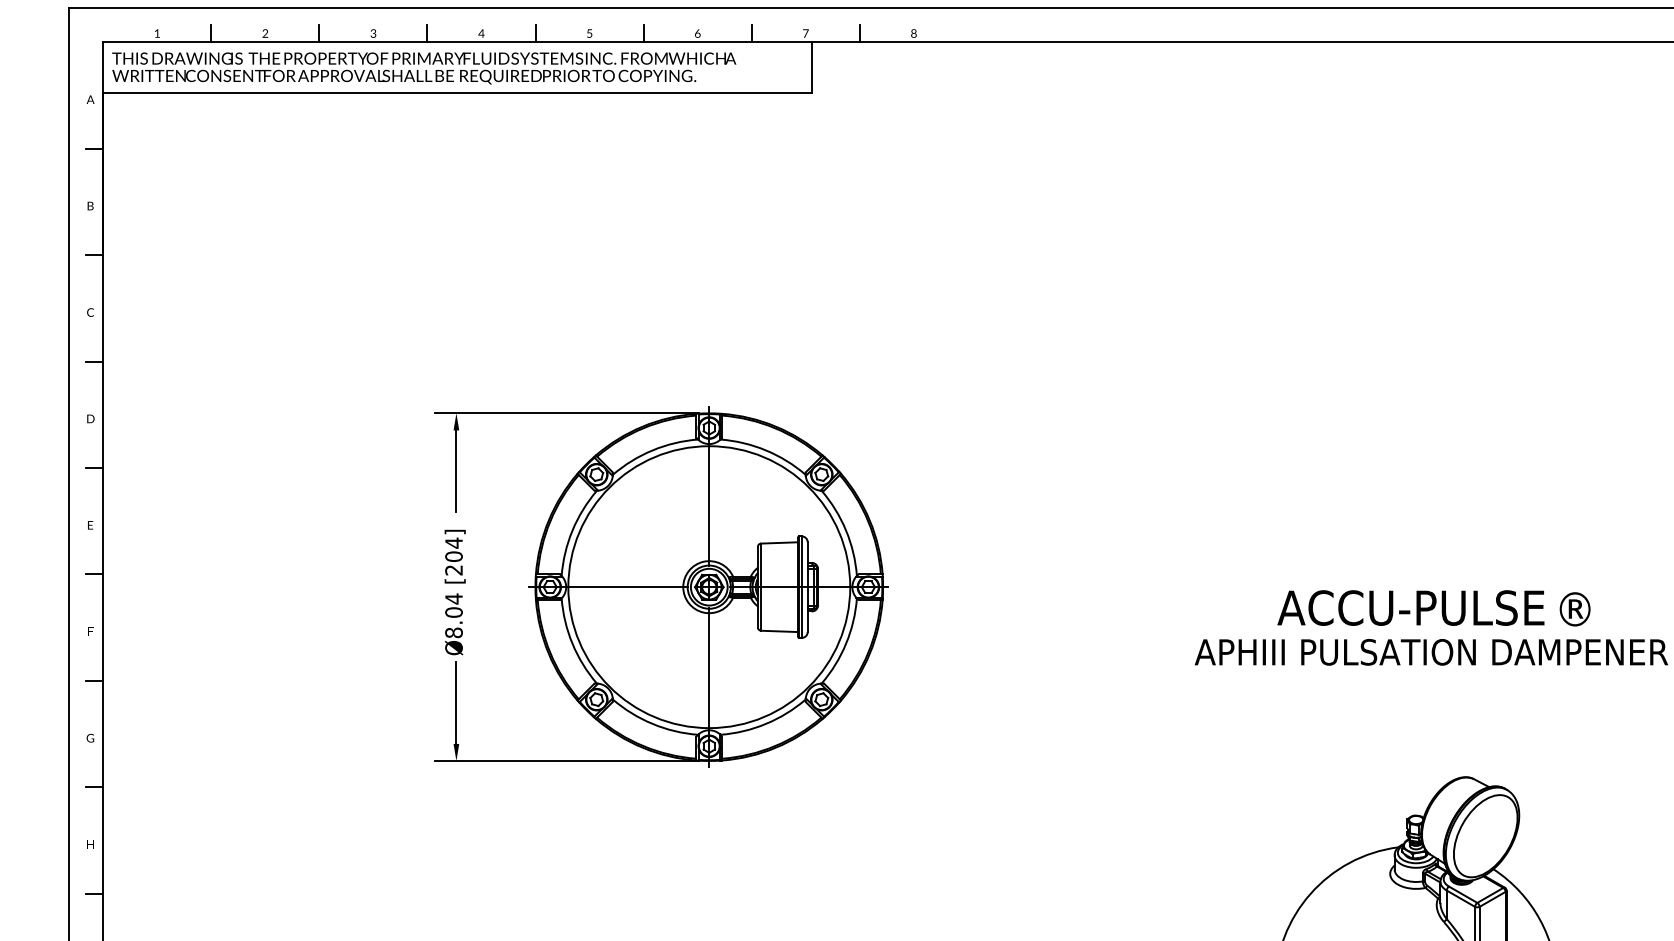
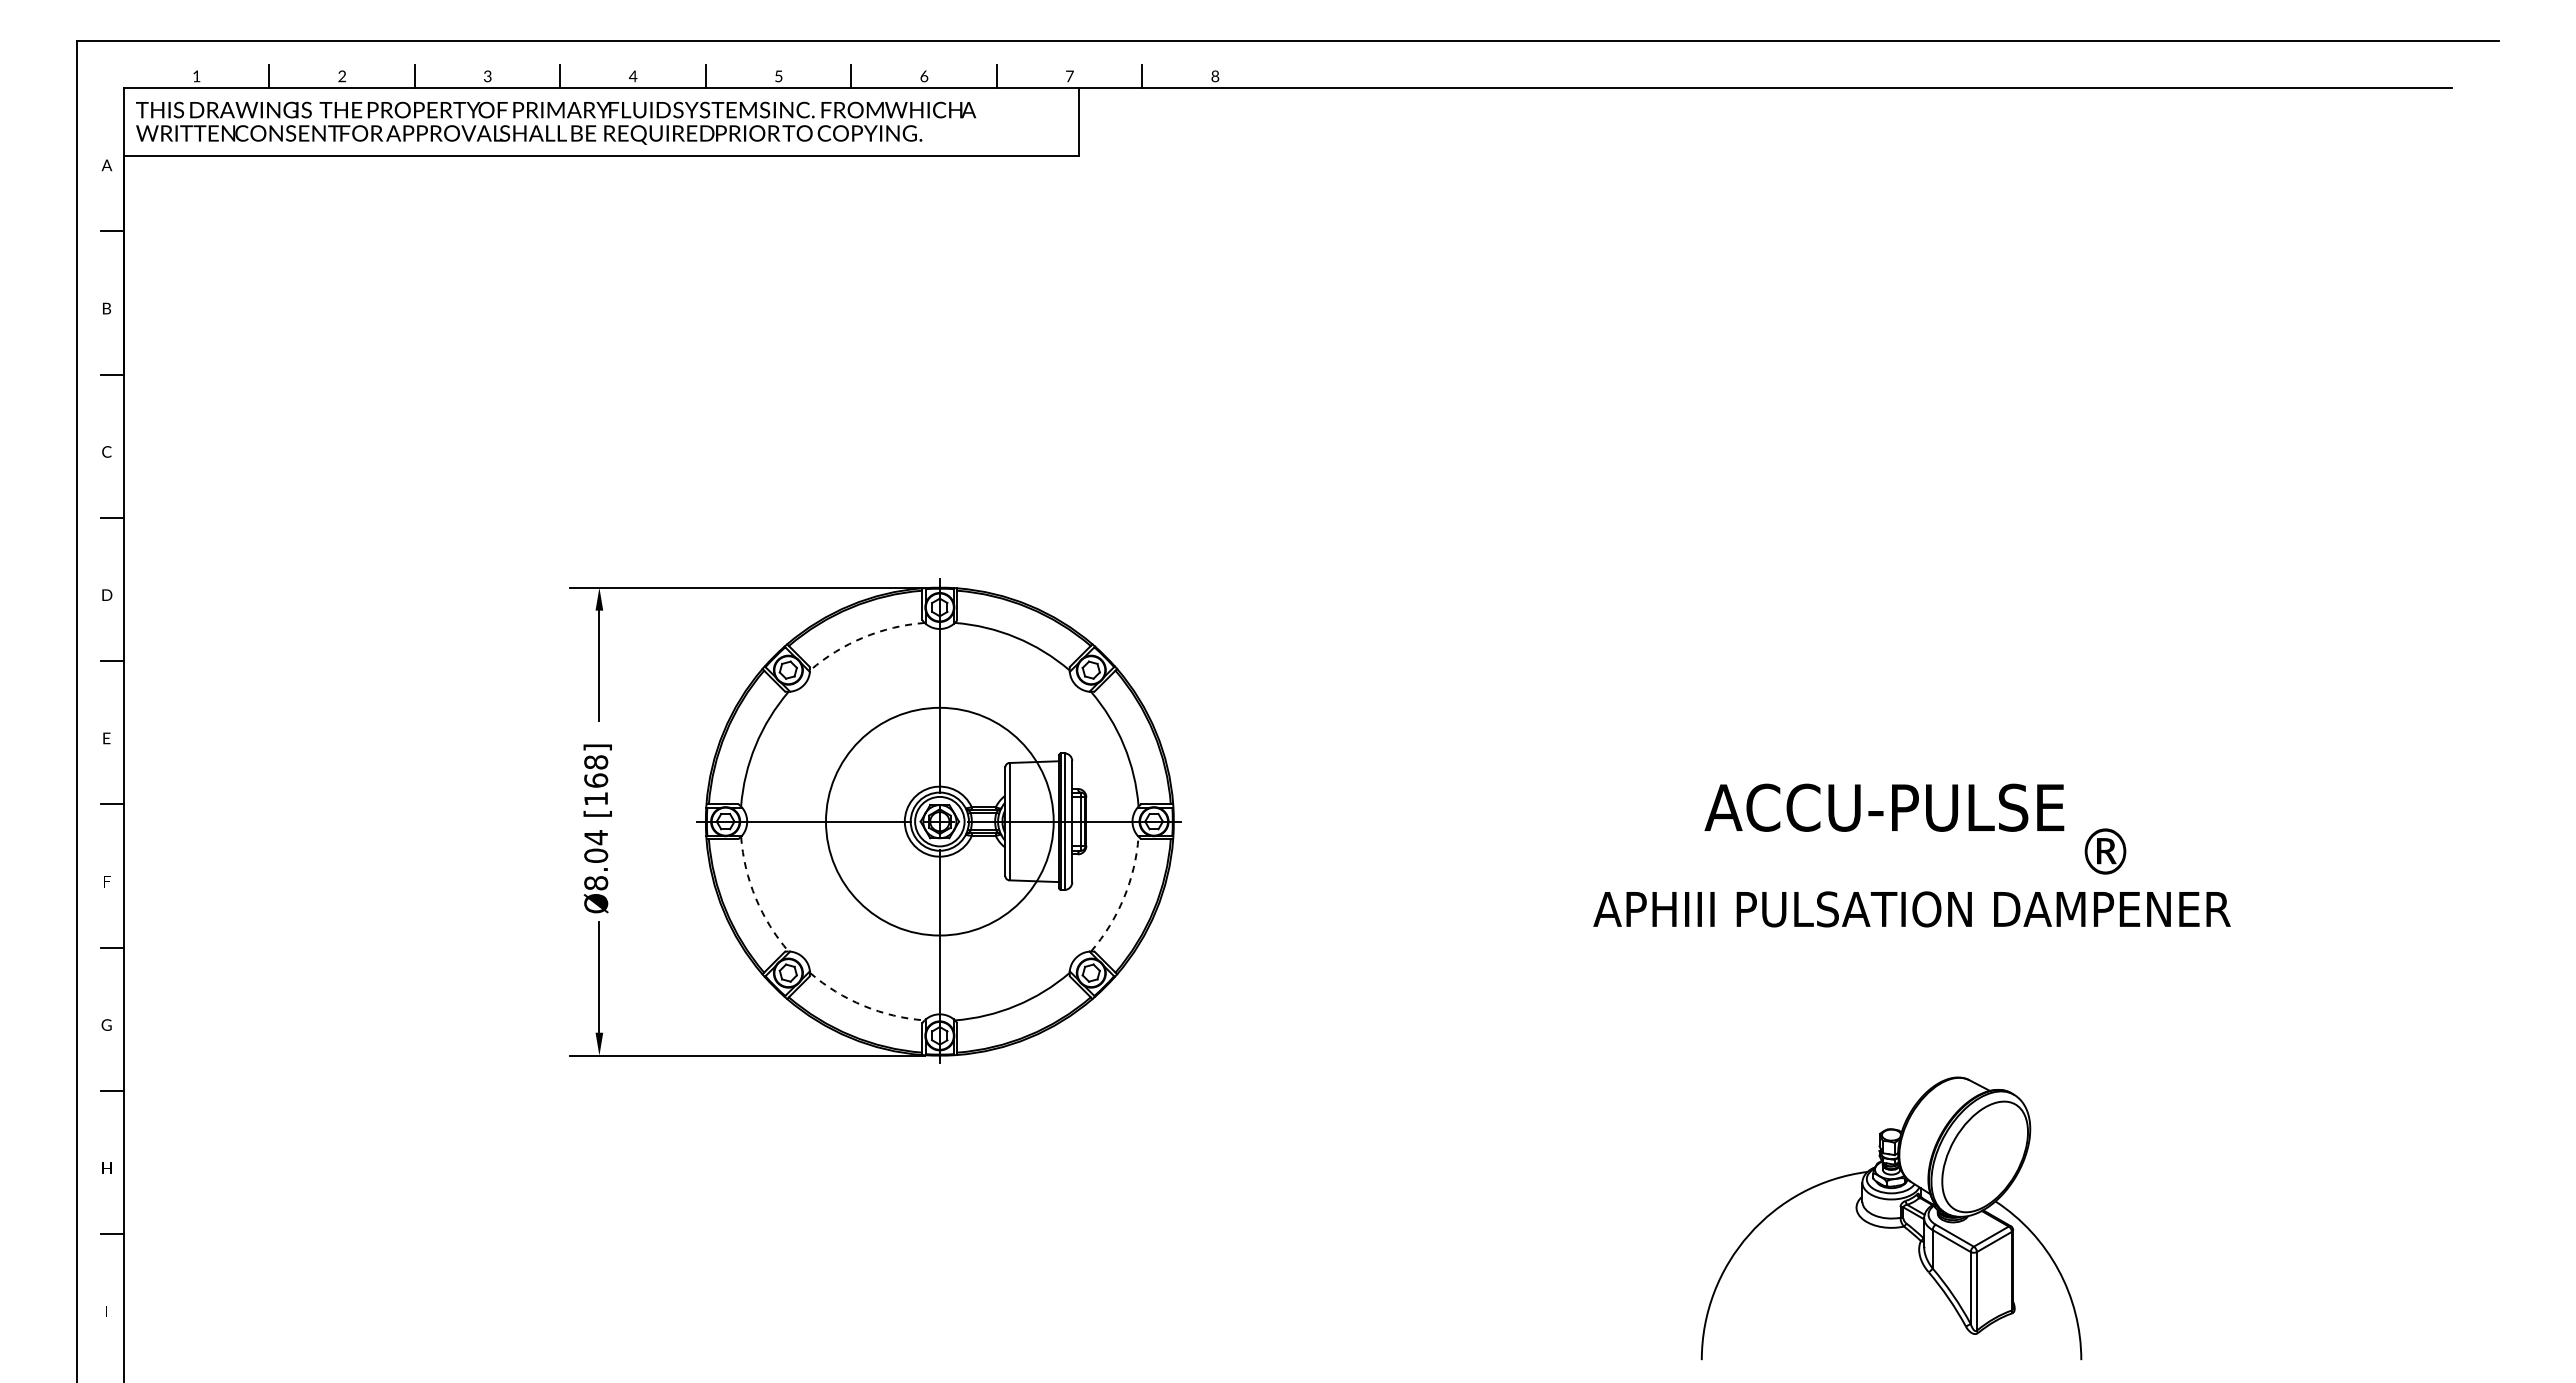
arc: (652, 450) -> (863, 637), solid -> dashed
text: (454, 555) -> (596, 779), [204] -> [168]
circle: (709, 587) -> (939, 821), size x0.6
text: (1410, 607) -> (1884, 807), moved
arc: (572, 643) -> (755, 897), solid -> dashed
arc: (845, 643) -> (1123, 897), solid -> dashed
arc: (652, 723) -> (863, 1005), solid -> dashed

